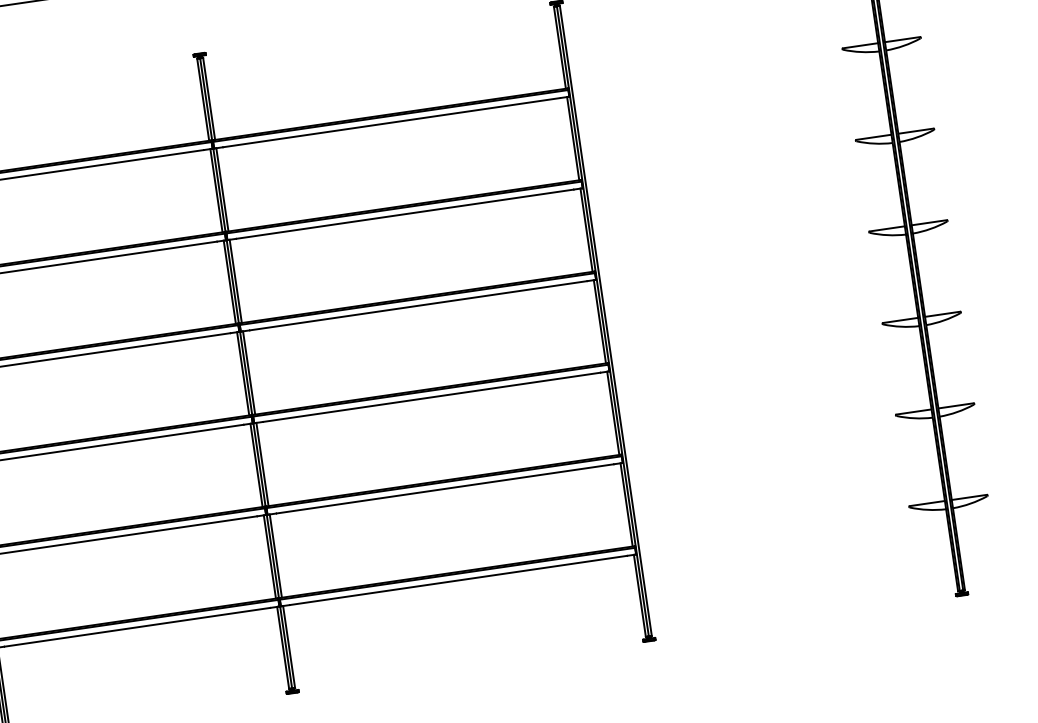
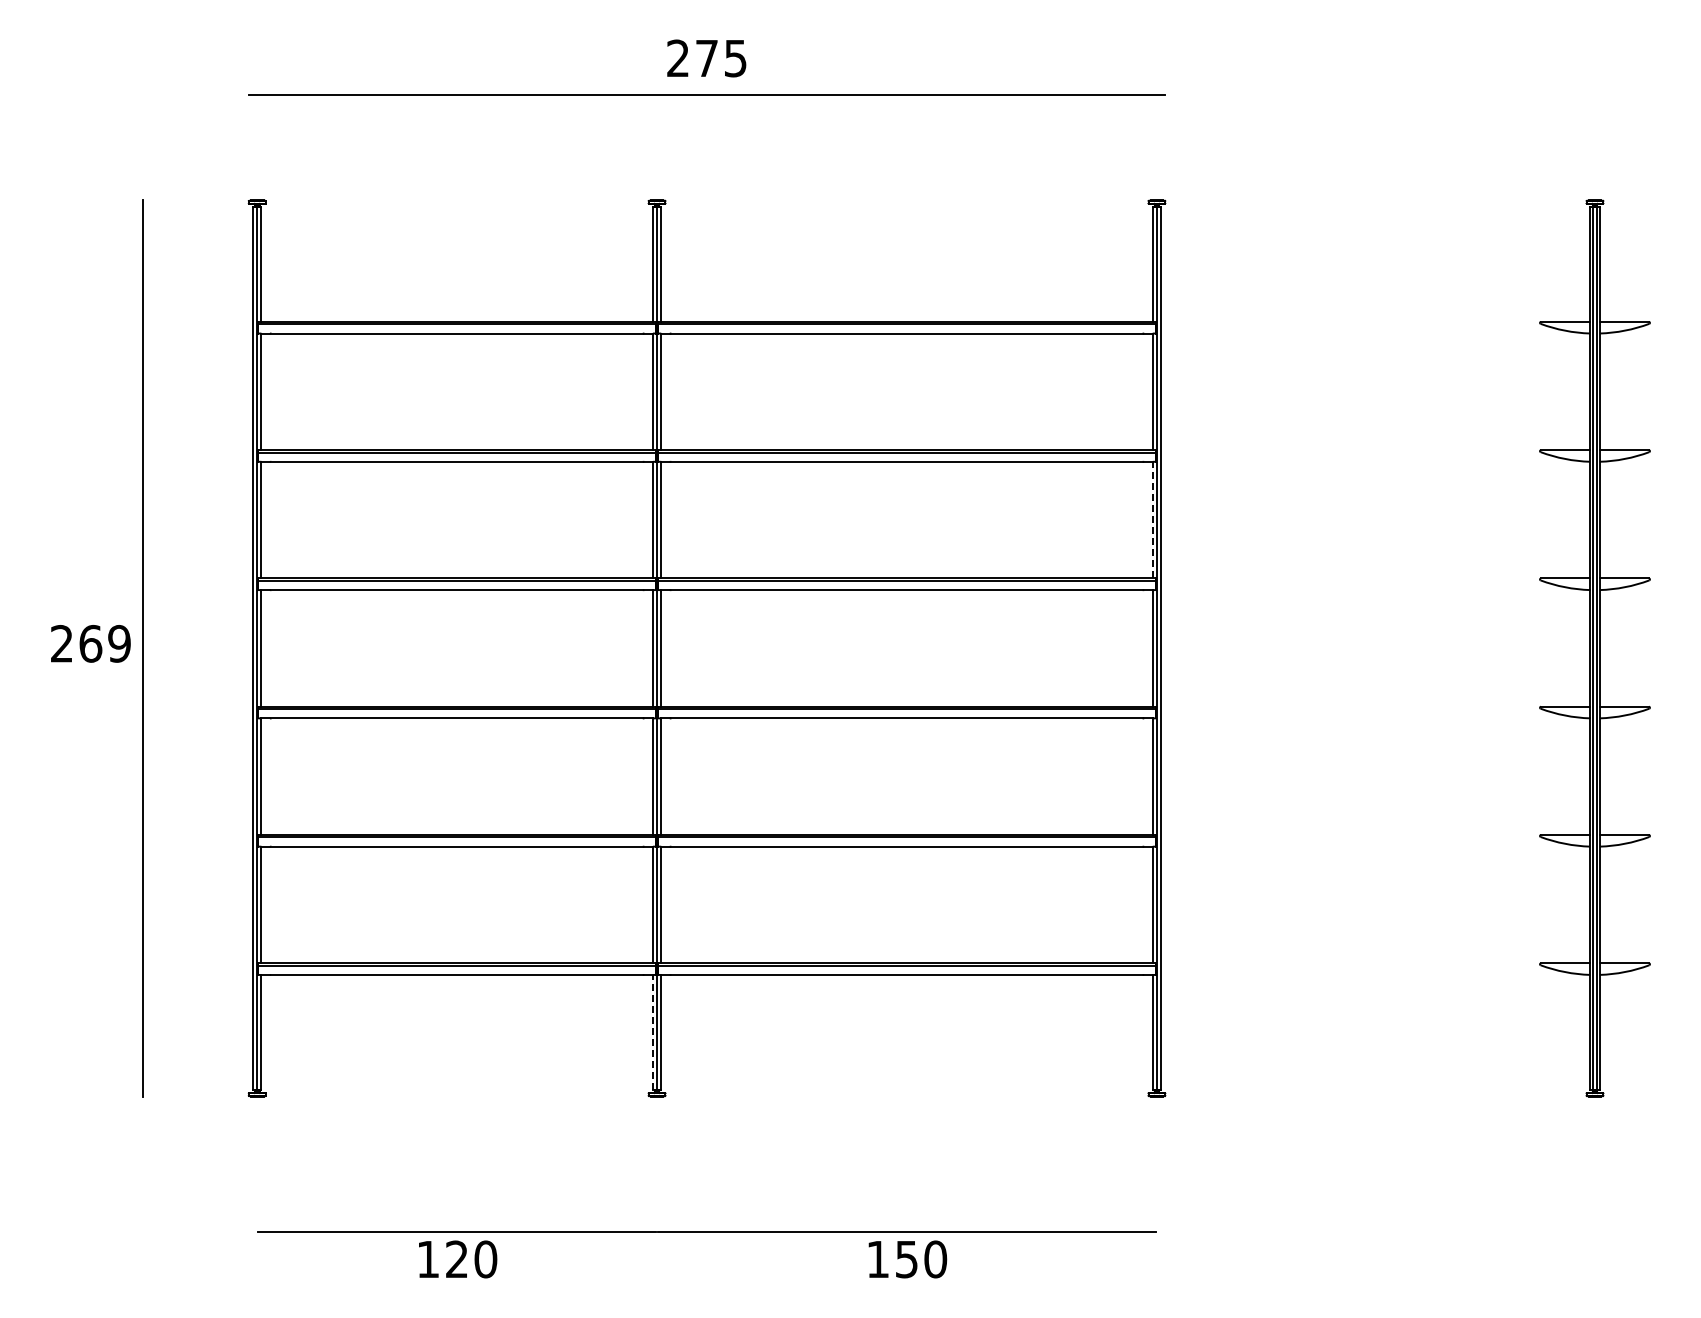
line: (586, 229) -> (1152, 519), solid -> dashed
line: (282, 647) -> (652, 1031), solid -> dashed

